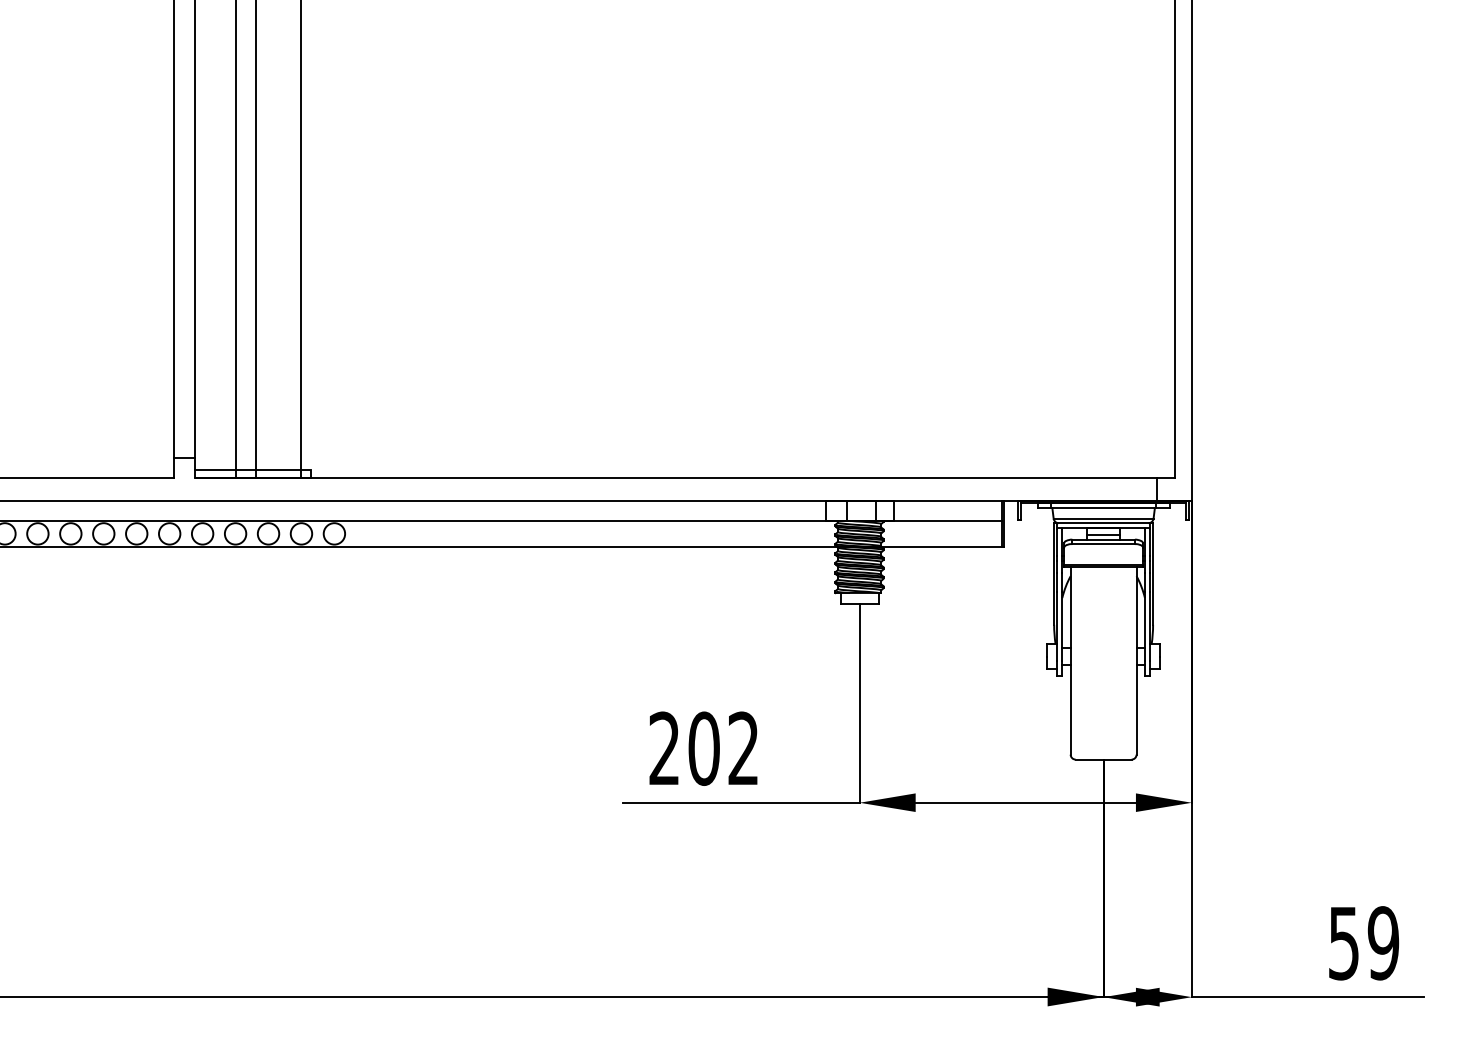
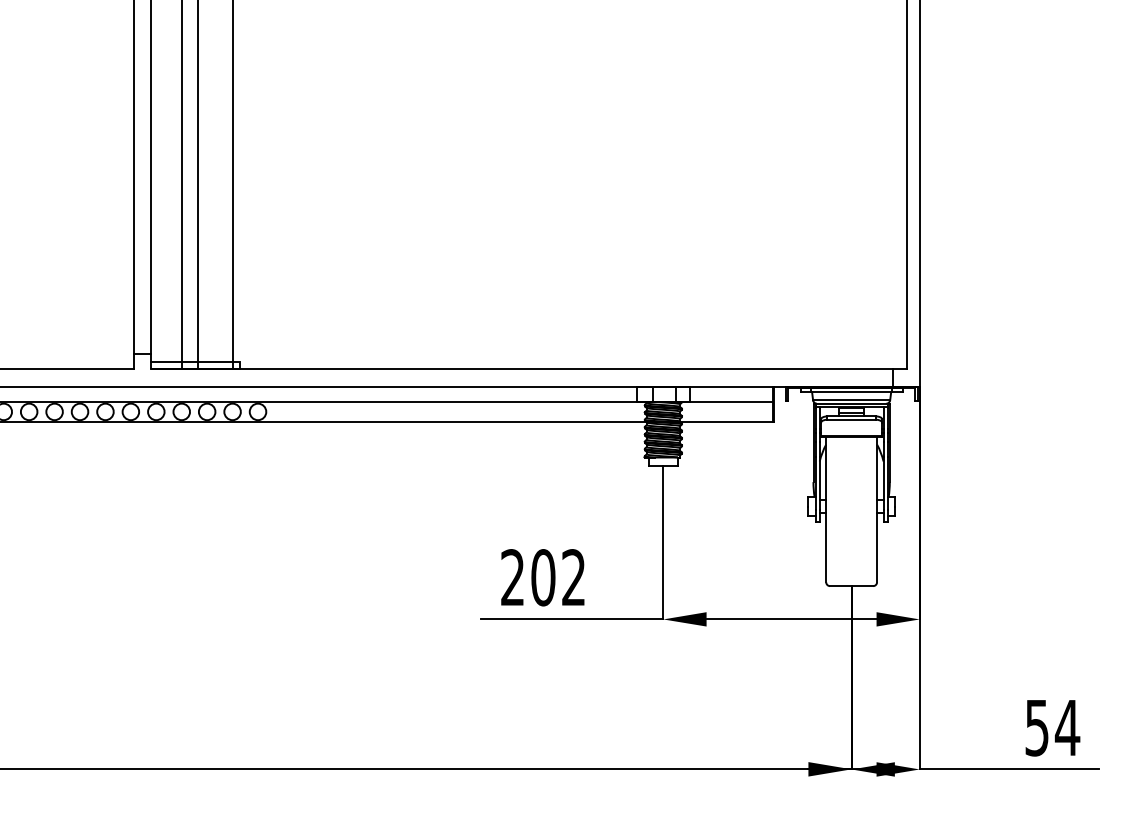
text: (1383, 942) -> (1067, 727), 59 -> 54

